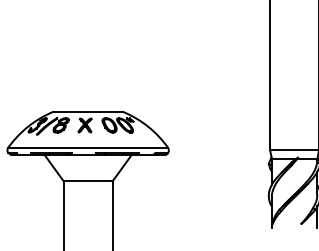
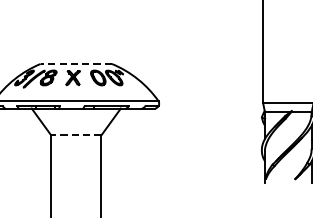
line: (88, 111) -> (76, 63), solid -> dashed
line: (88, 181) -> (76, 135), solid -> dashed

